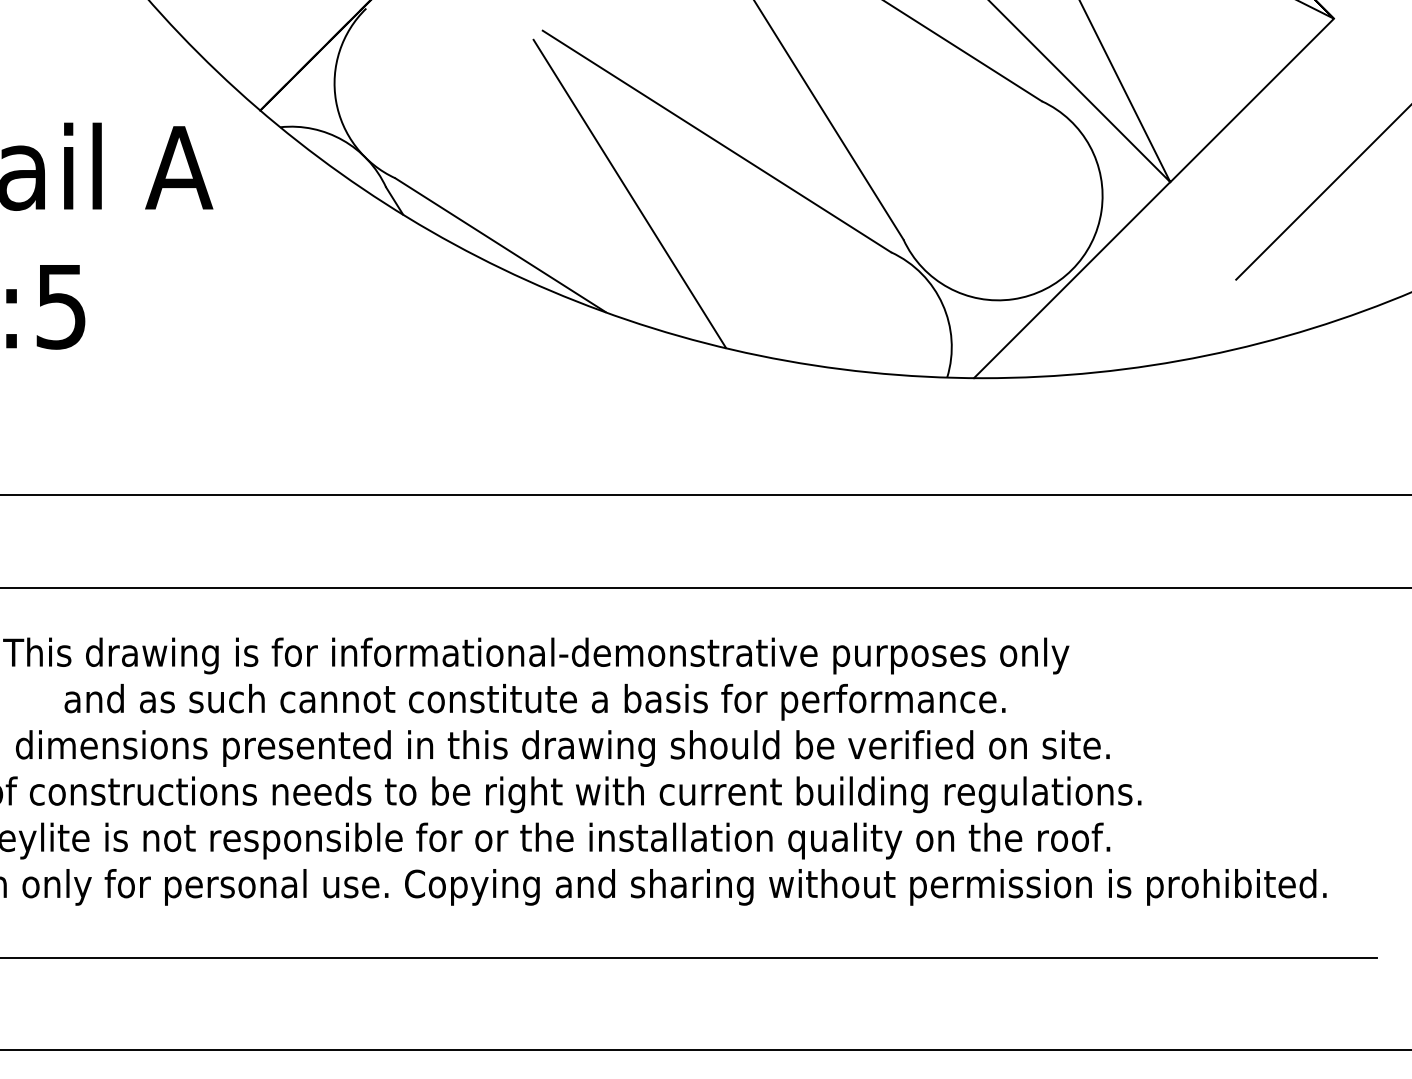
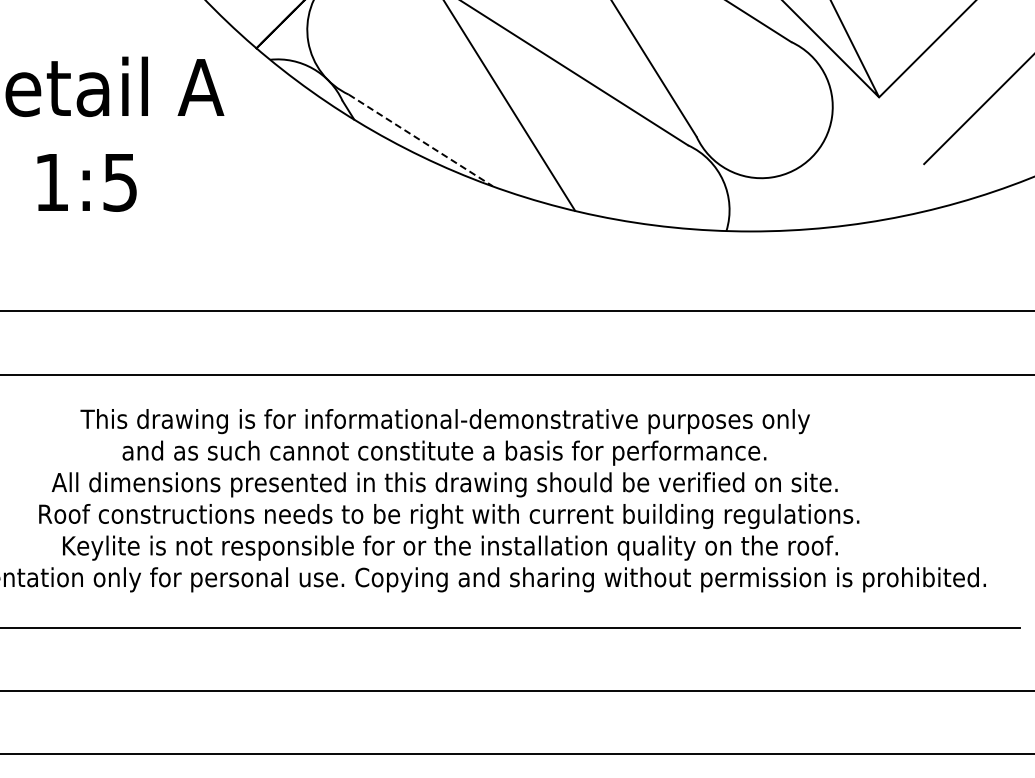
line: (501, 245) -> (421, 140), solid -> dashed
line: (1071, 280) -> (811, 164), removed

